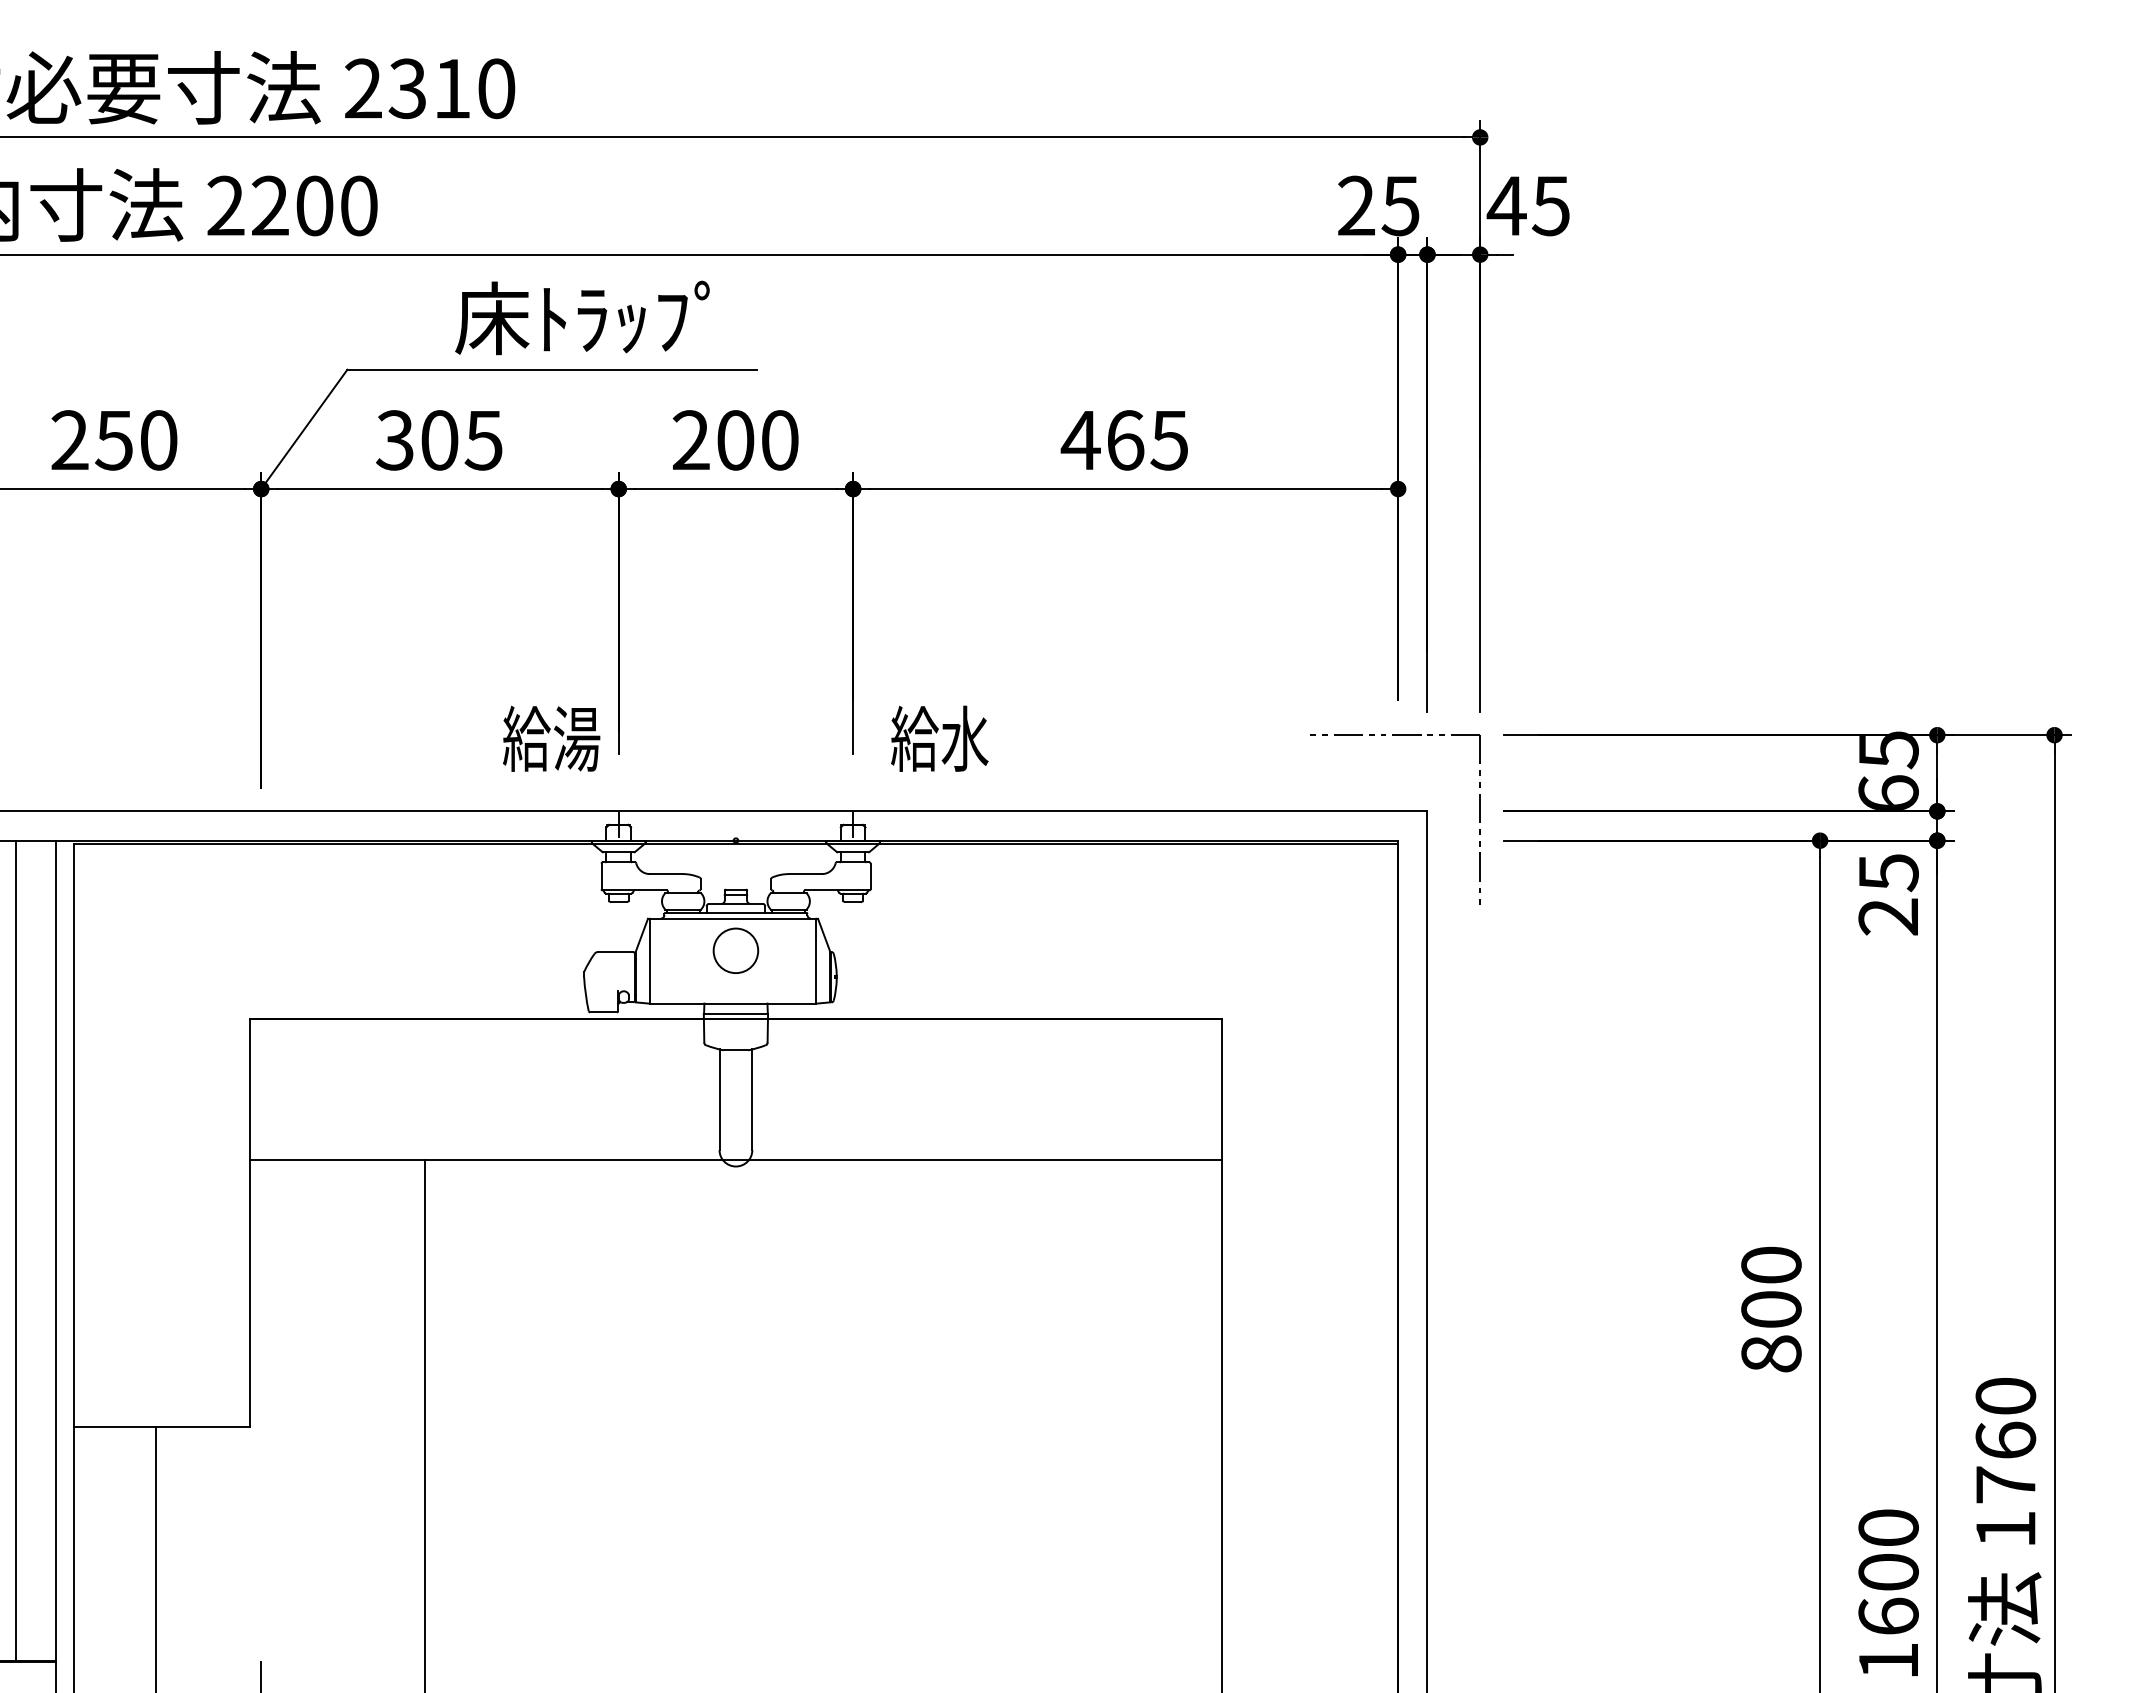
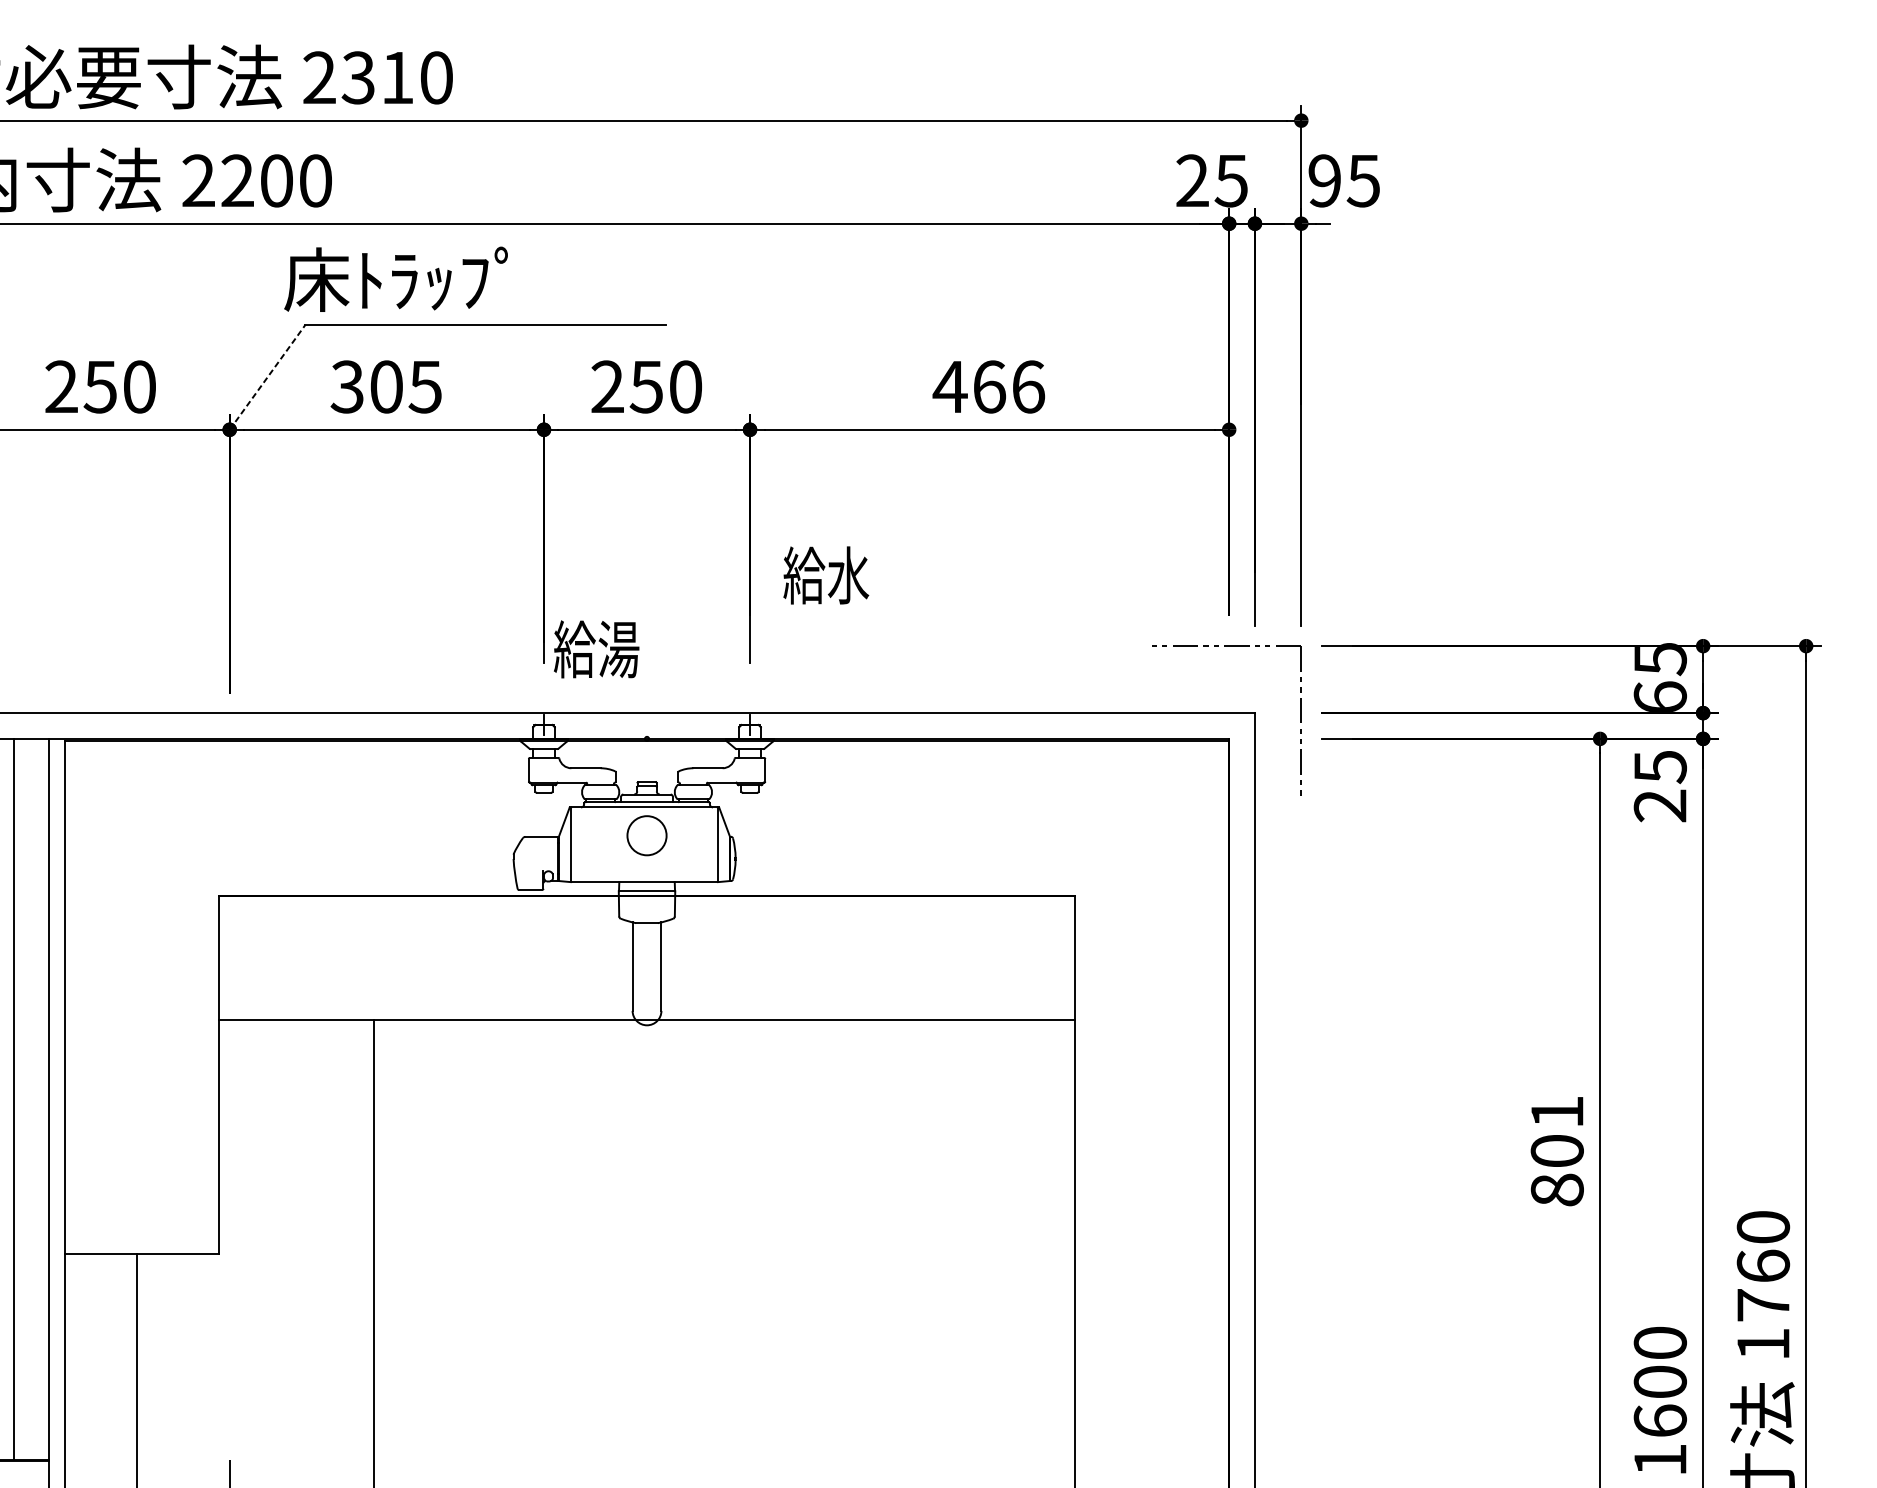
text: (1506, 205) -> (1324, 180), 45 -> 95
text: (582, 317) -> (396, 278), moved
line: (304, 429) -> (267, 377), solid -> dashed
text: (735, 440) -> (646, 387), 200 -> 250
text: (1169, 440) -> (1028, 387), 465 -> 466
text: (551, 738) -> (596, 649), moved
text: (939, 738) -> (825, 575), moved
text: (1771, 1264) -> (1557, 1111), 800 -> 801

